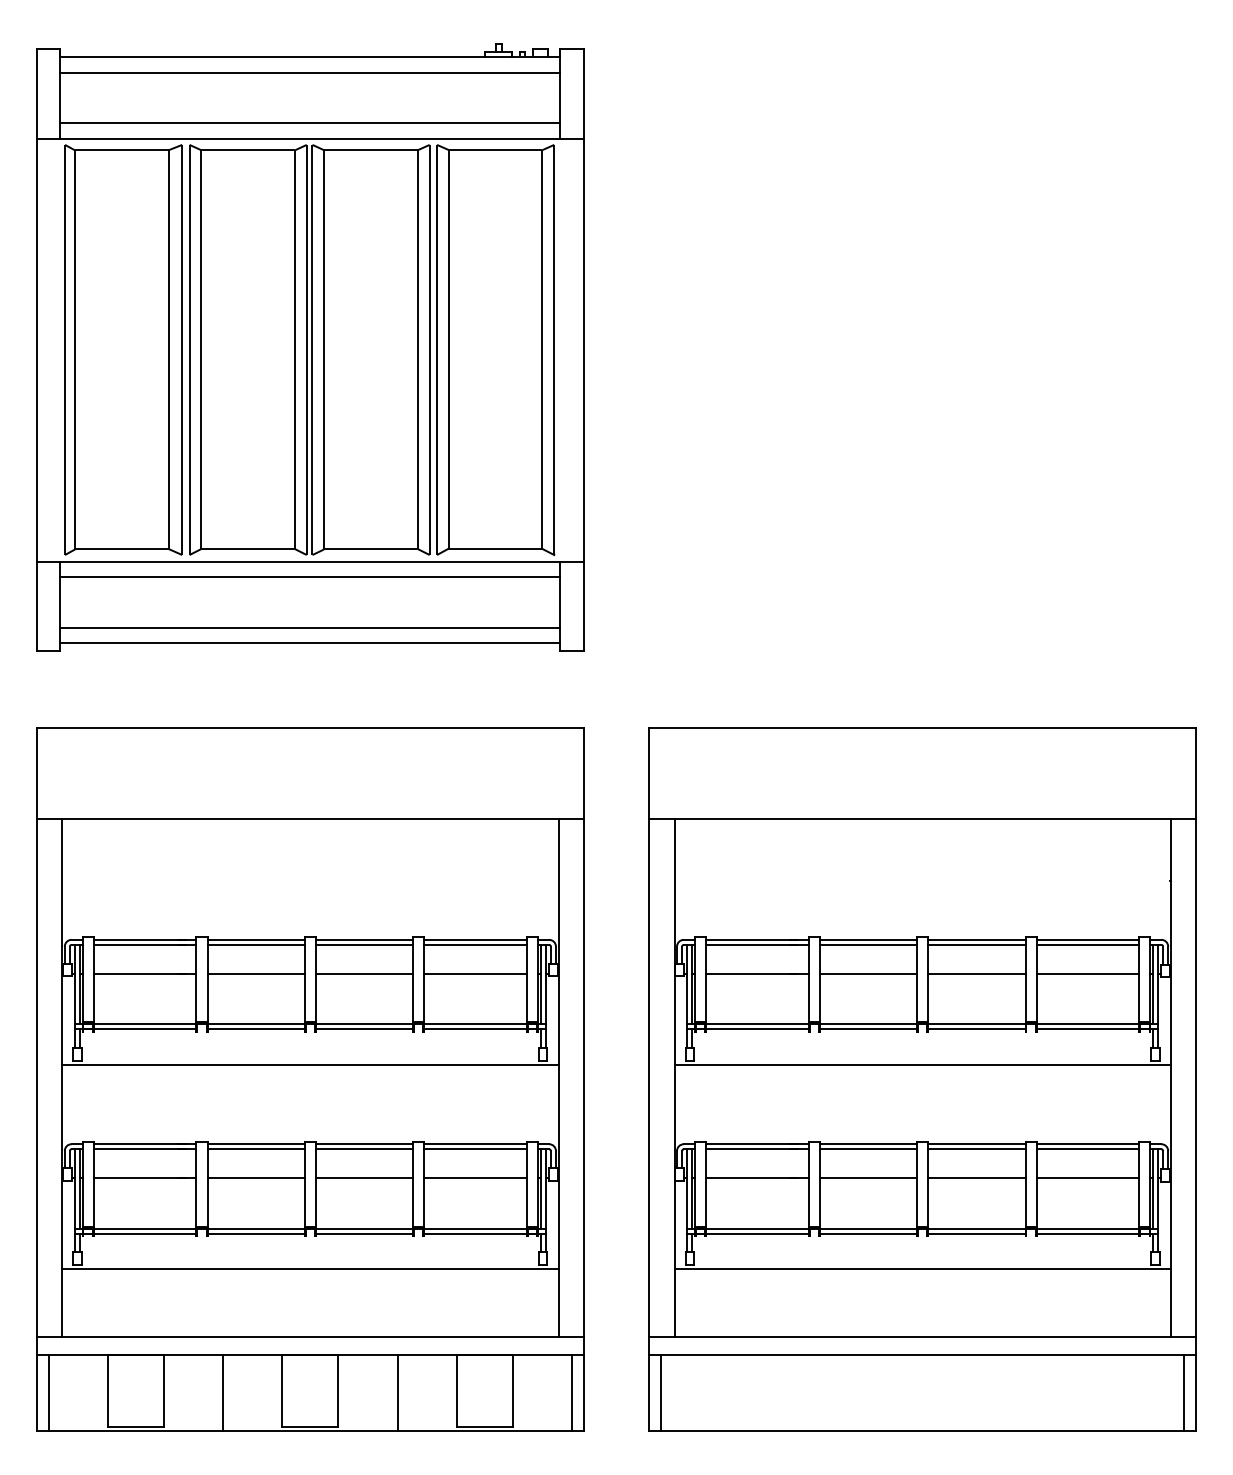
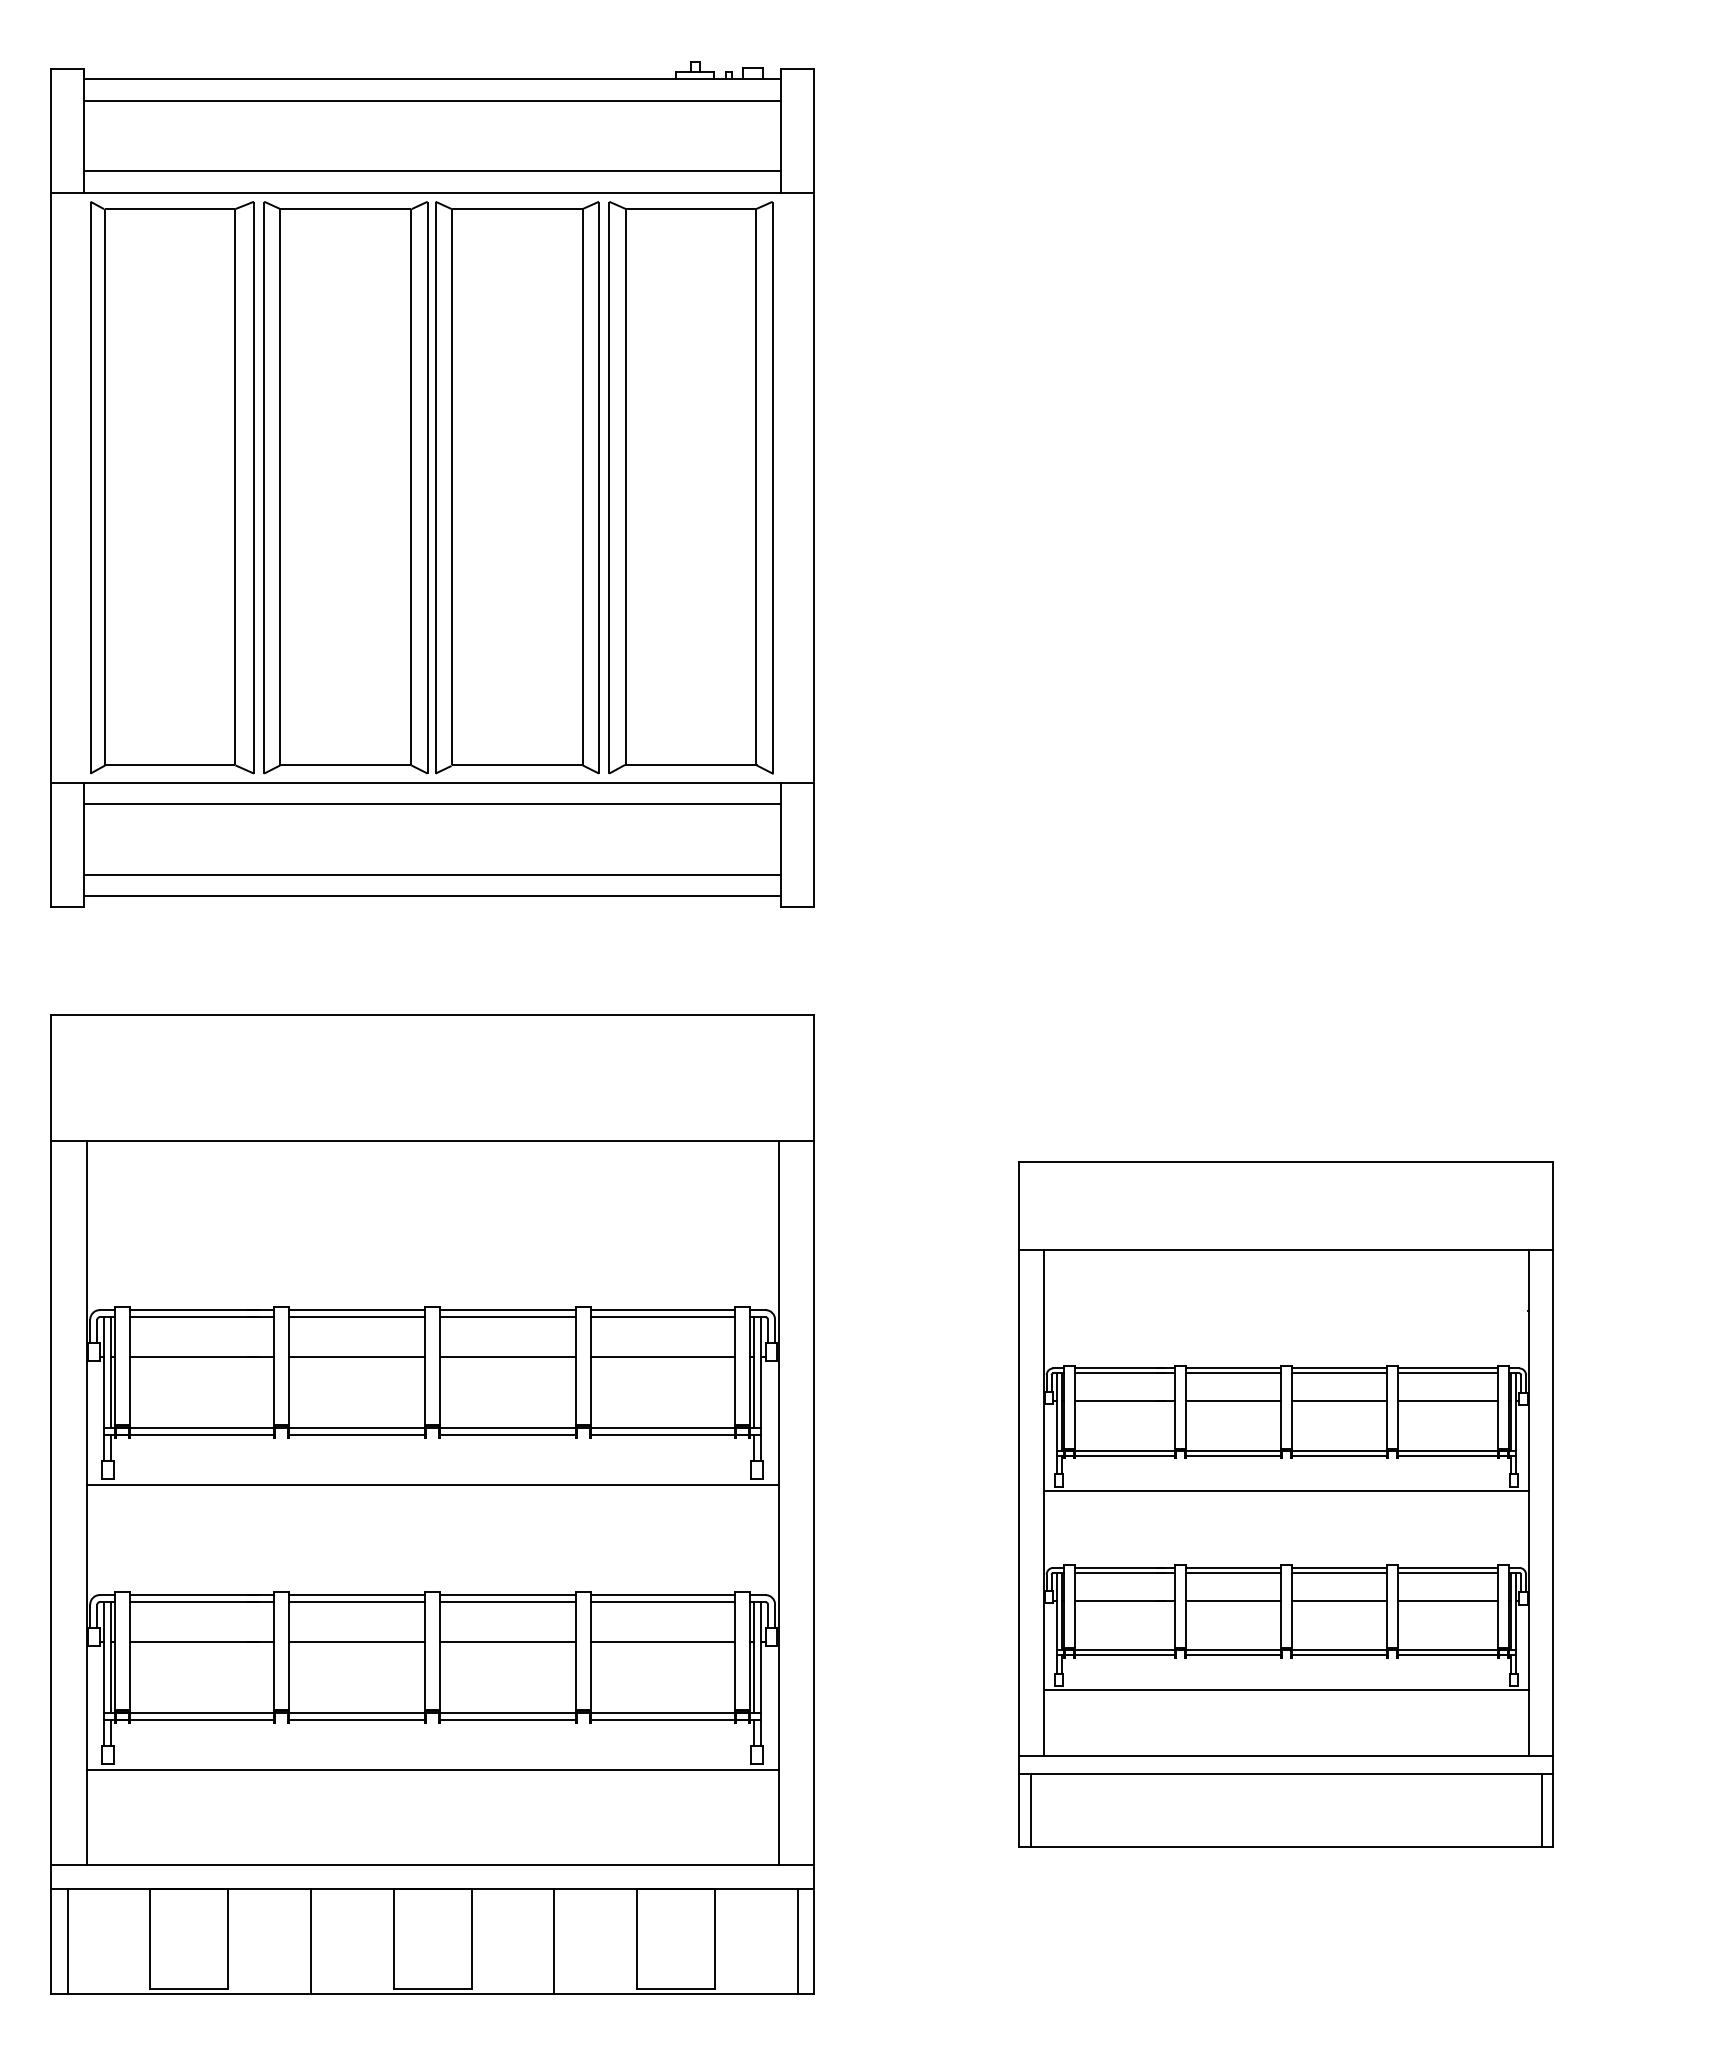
part: (922, 1079) -> (1286, 1504), size x0.7

